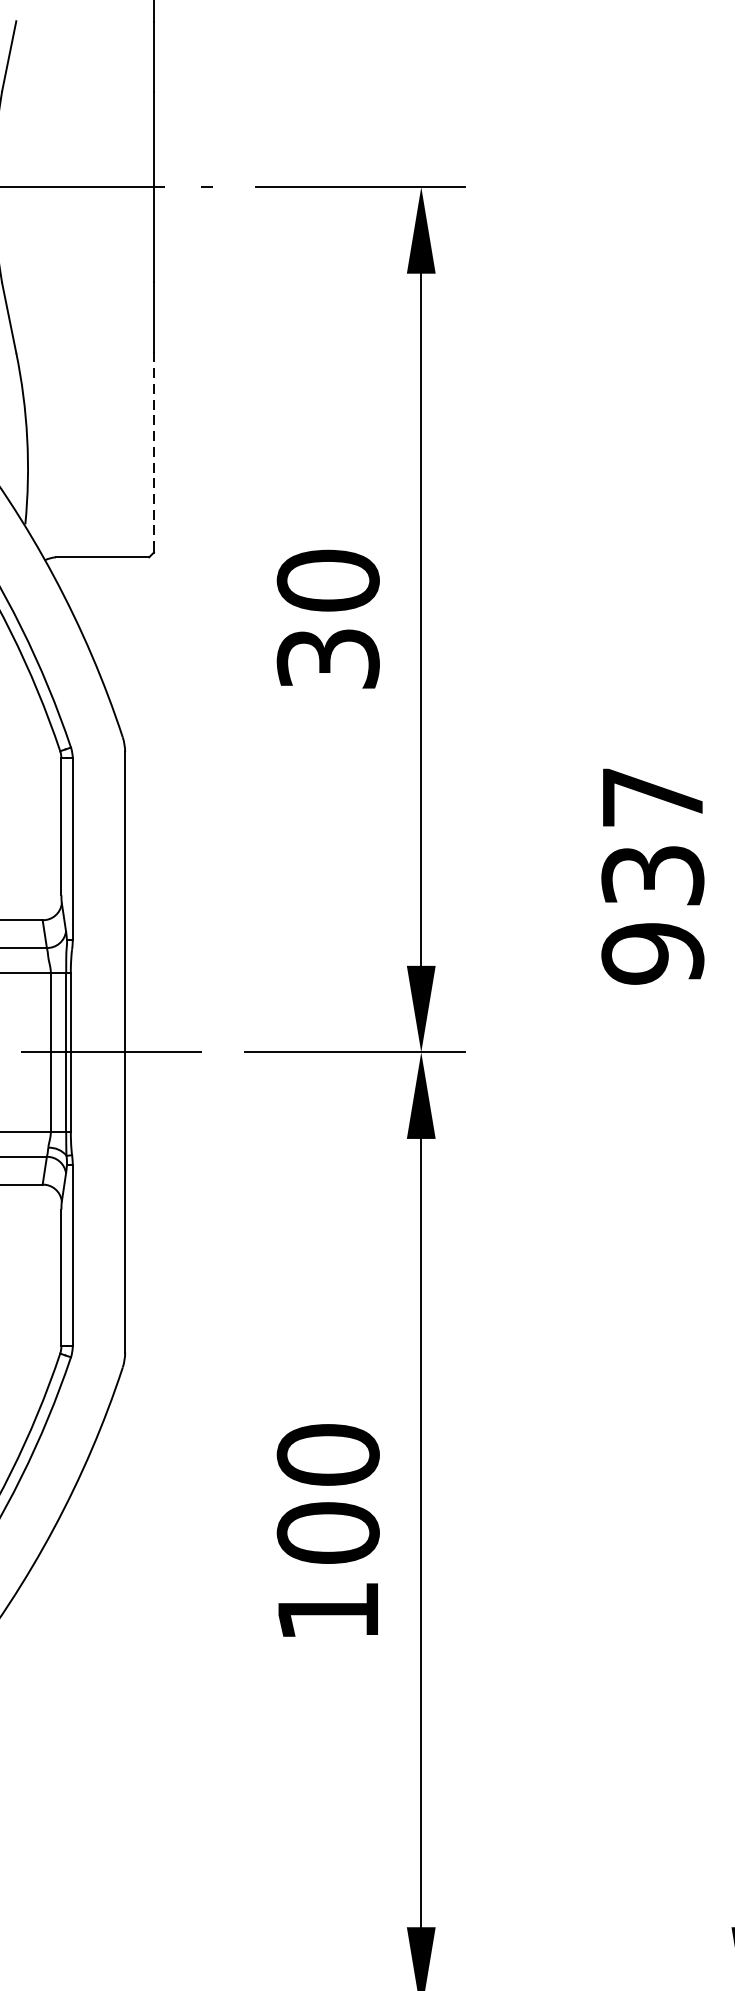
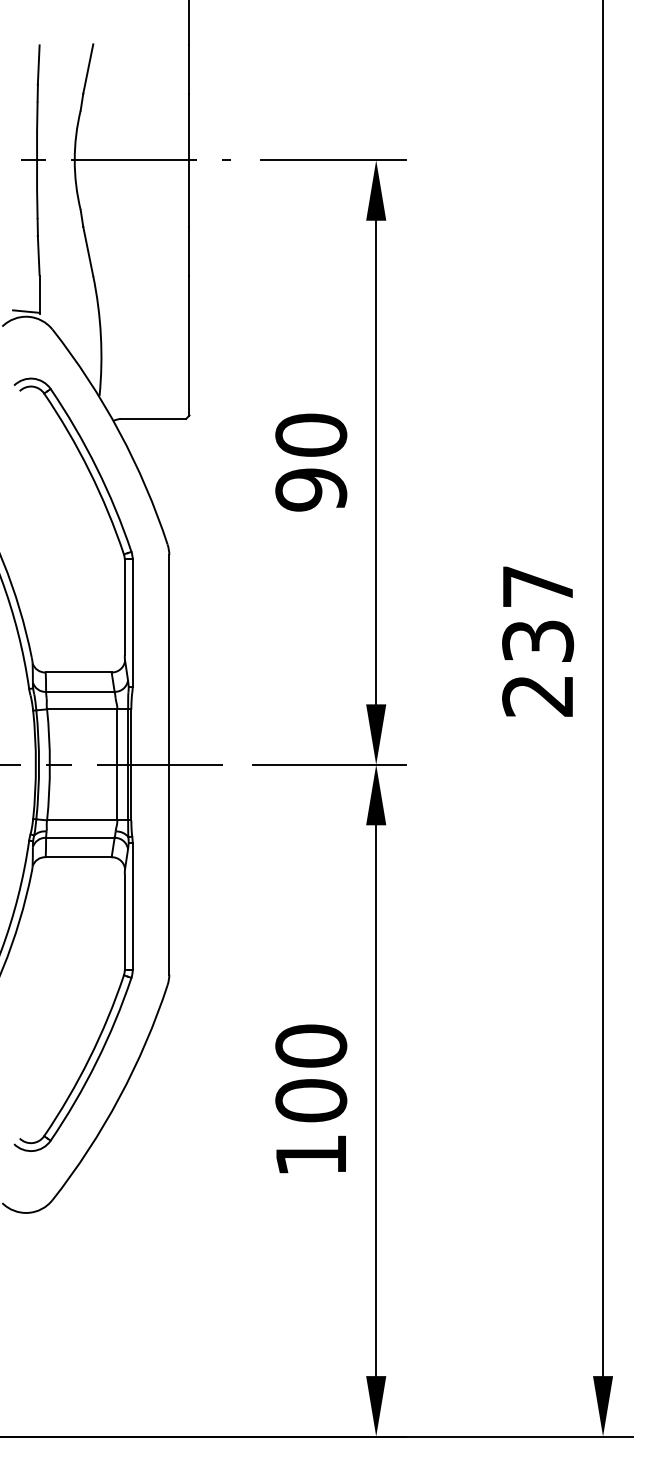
line: (154, 447) -> (189, 342), dashed -> solid
text: (328, 658) -> (311, 489), 30 -> 90
text: (653, 953) -> (538, 695), 937 -> 237

